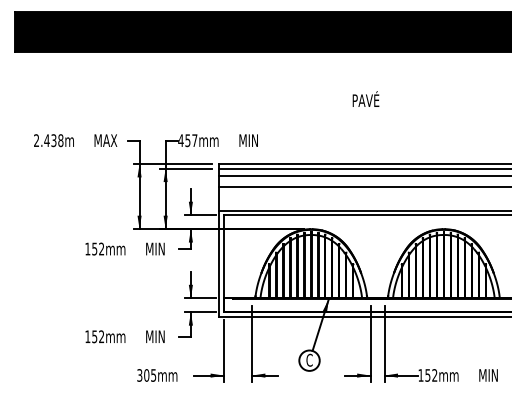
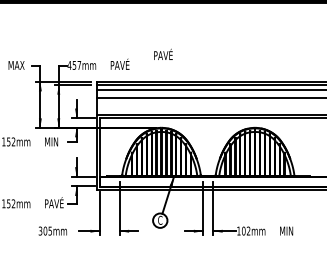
text: (365, 98) -> (163, 54), moved
text: (252, 138) -> (120, 63), MIN -> PAVÉ
text: (159, 334) -> (54, 202), MIN -> PAVÉ
text: (427, 375) -> (243, 231), 152mm -> 102mm

